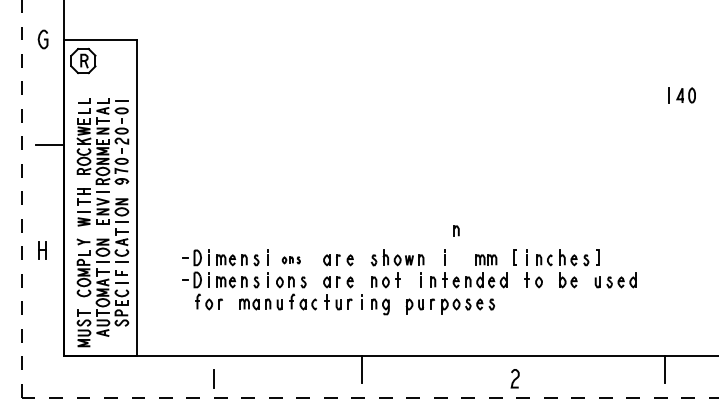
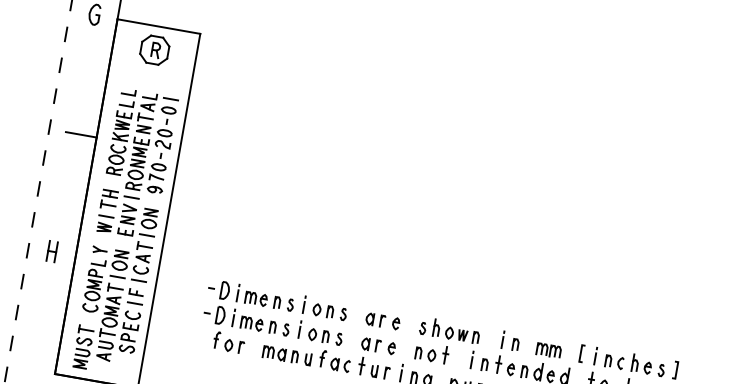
part: (83, 61) -> (154, 50), moved
part: (456, 230) -> (515, 343), moved
part: (291, 260) -> (330, 312), size x1.67

